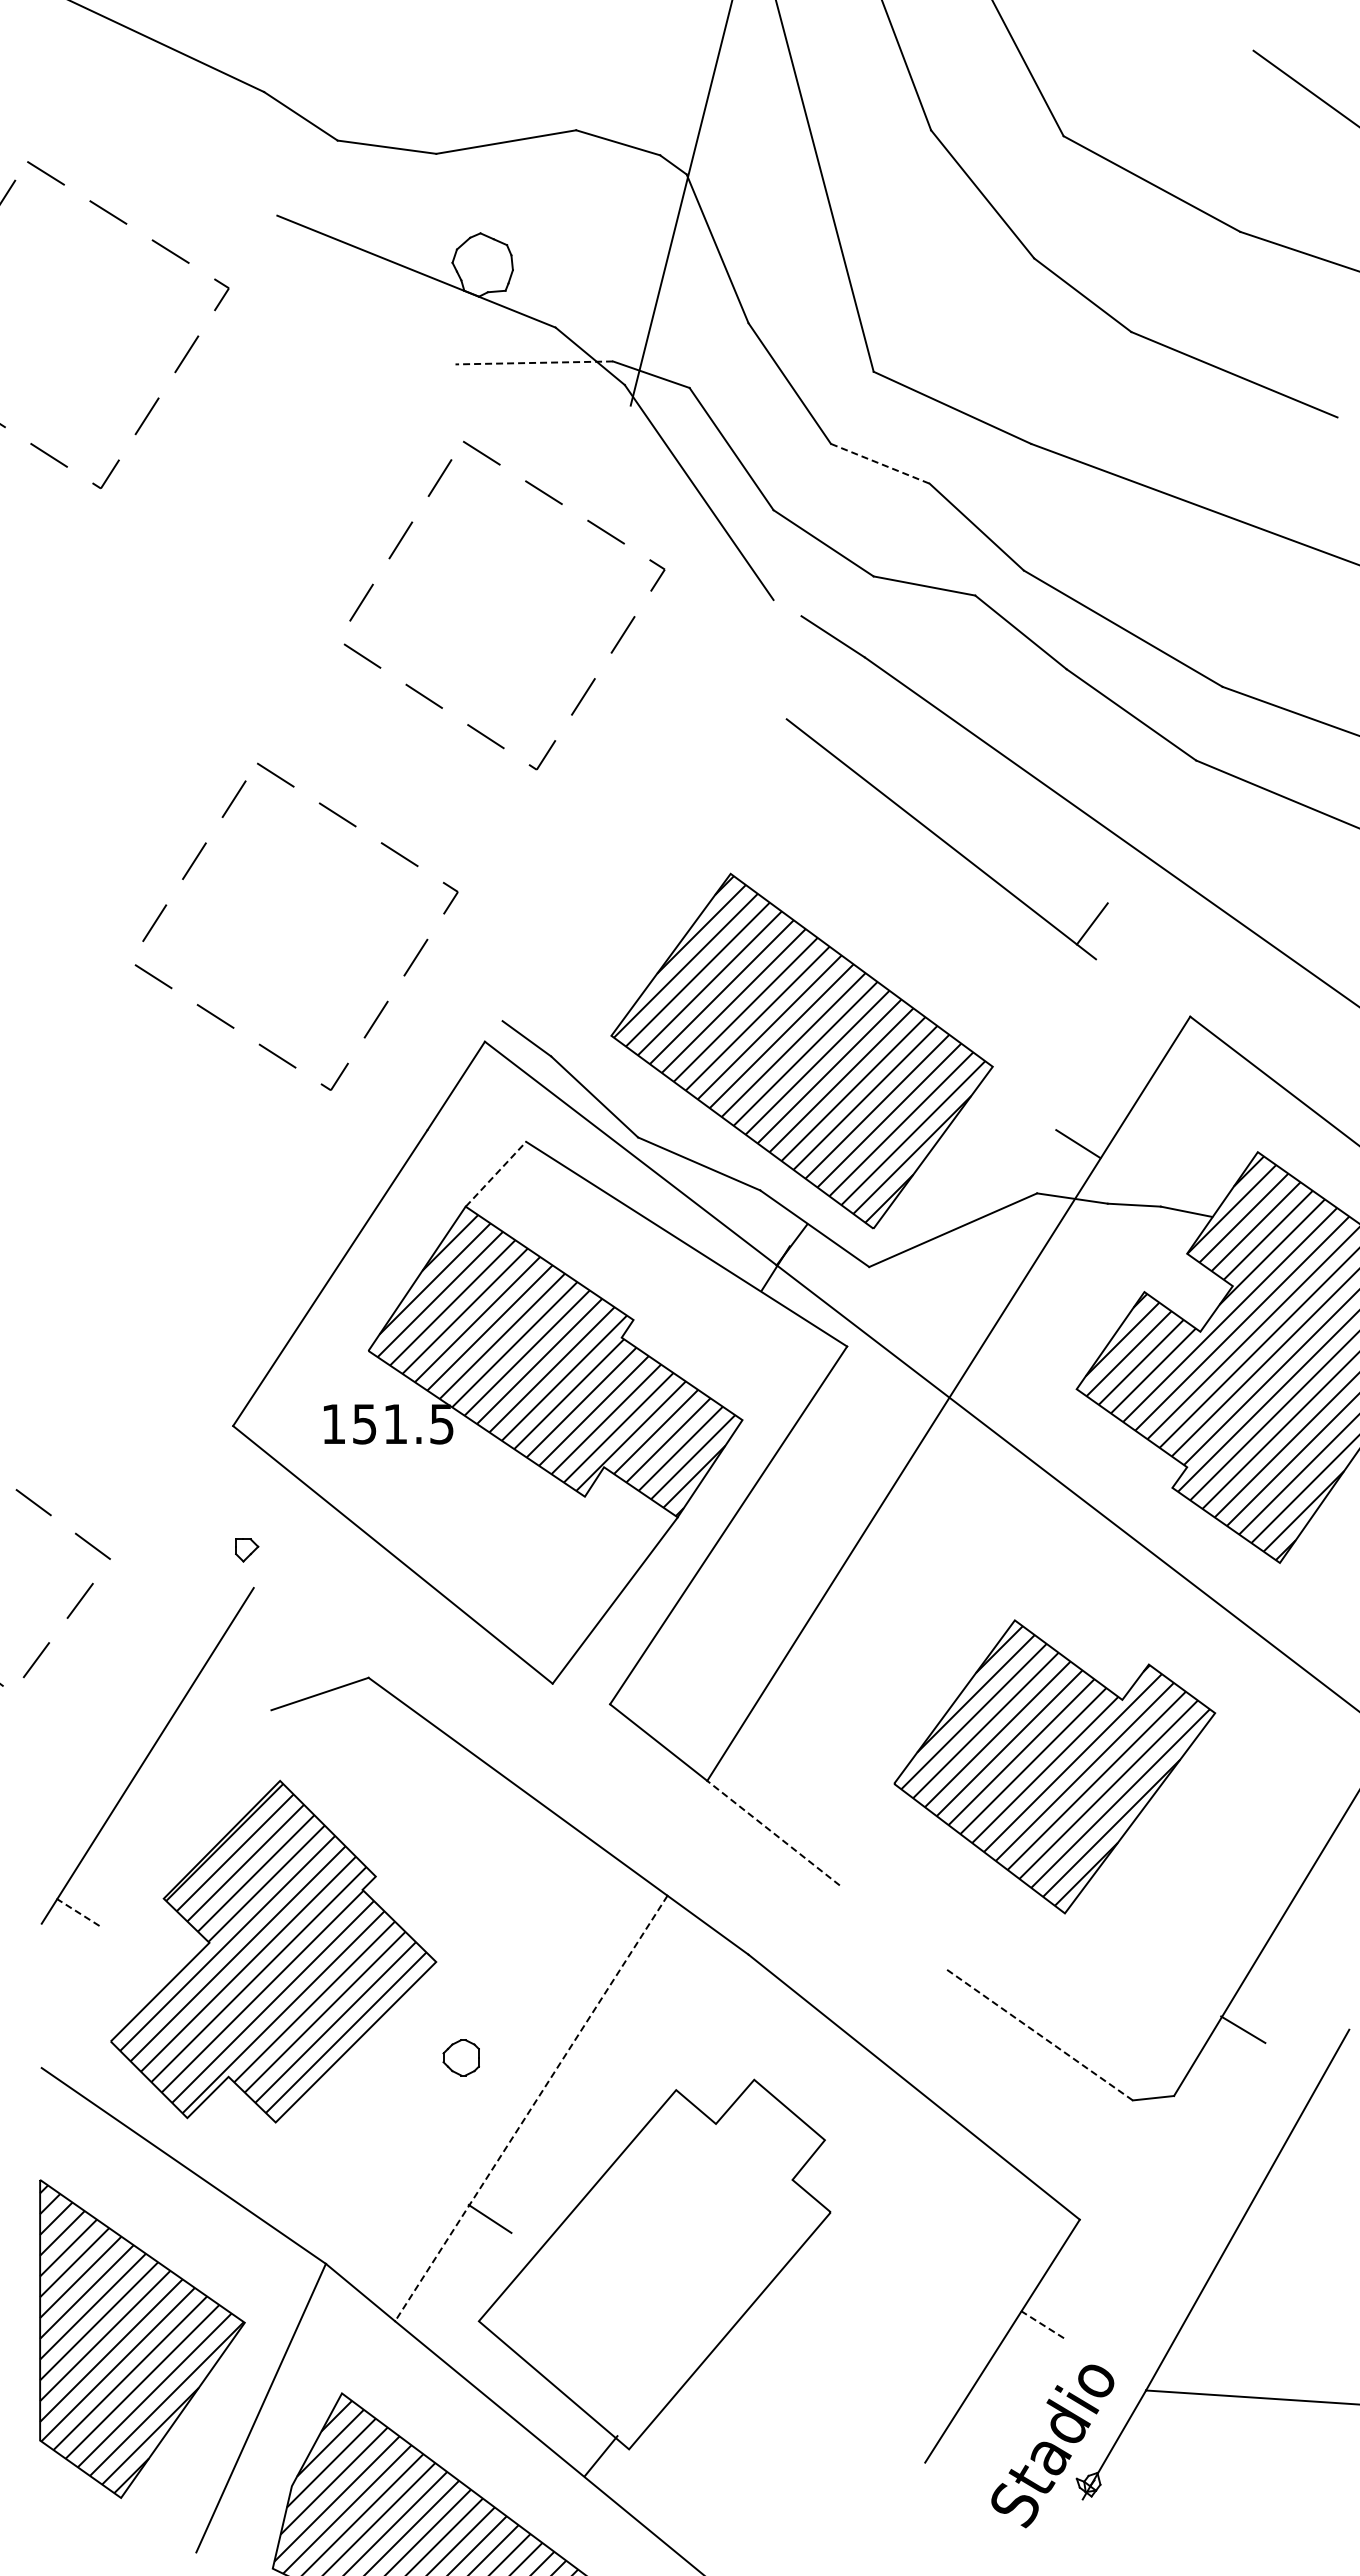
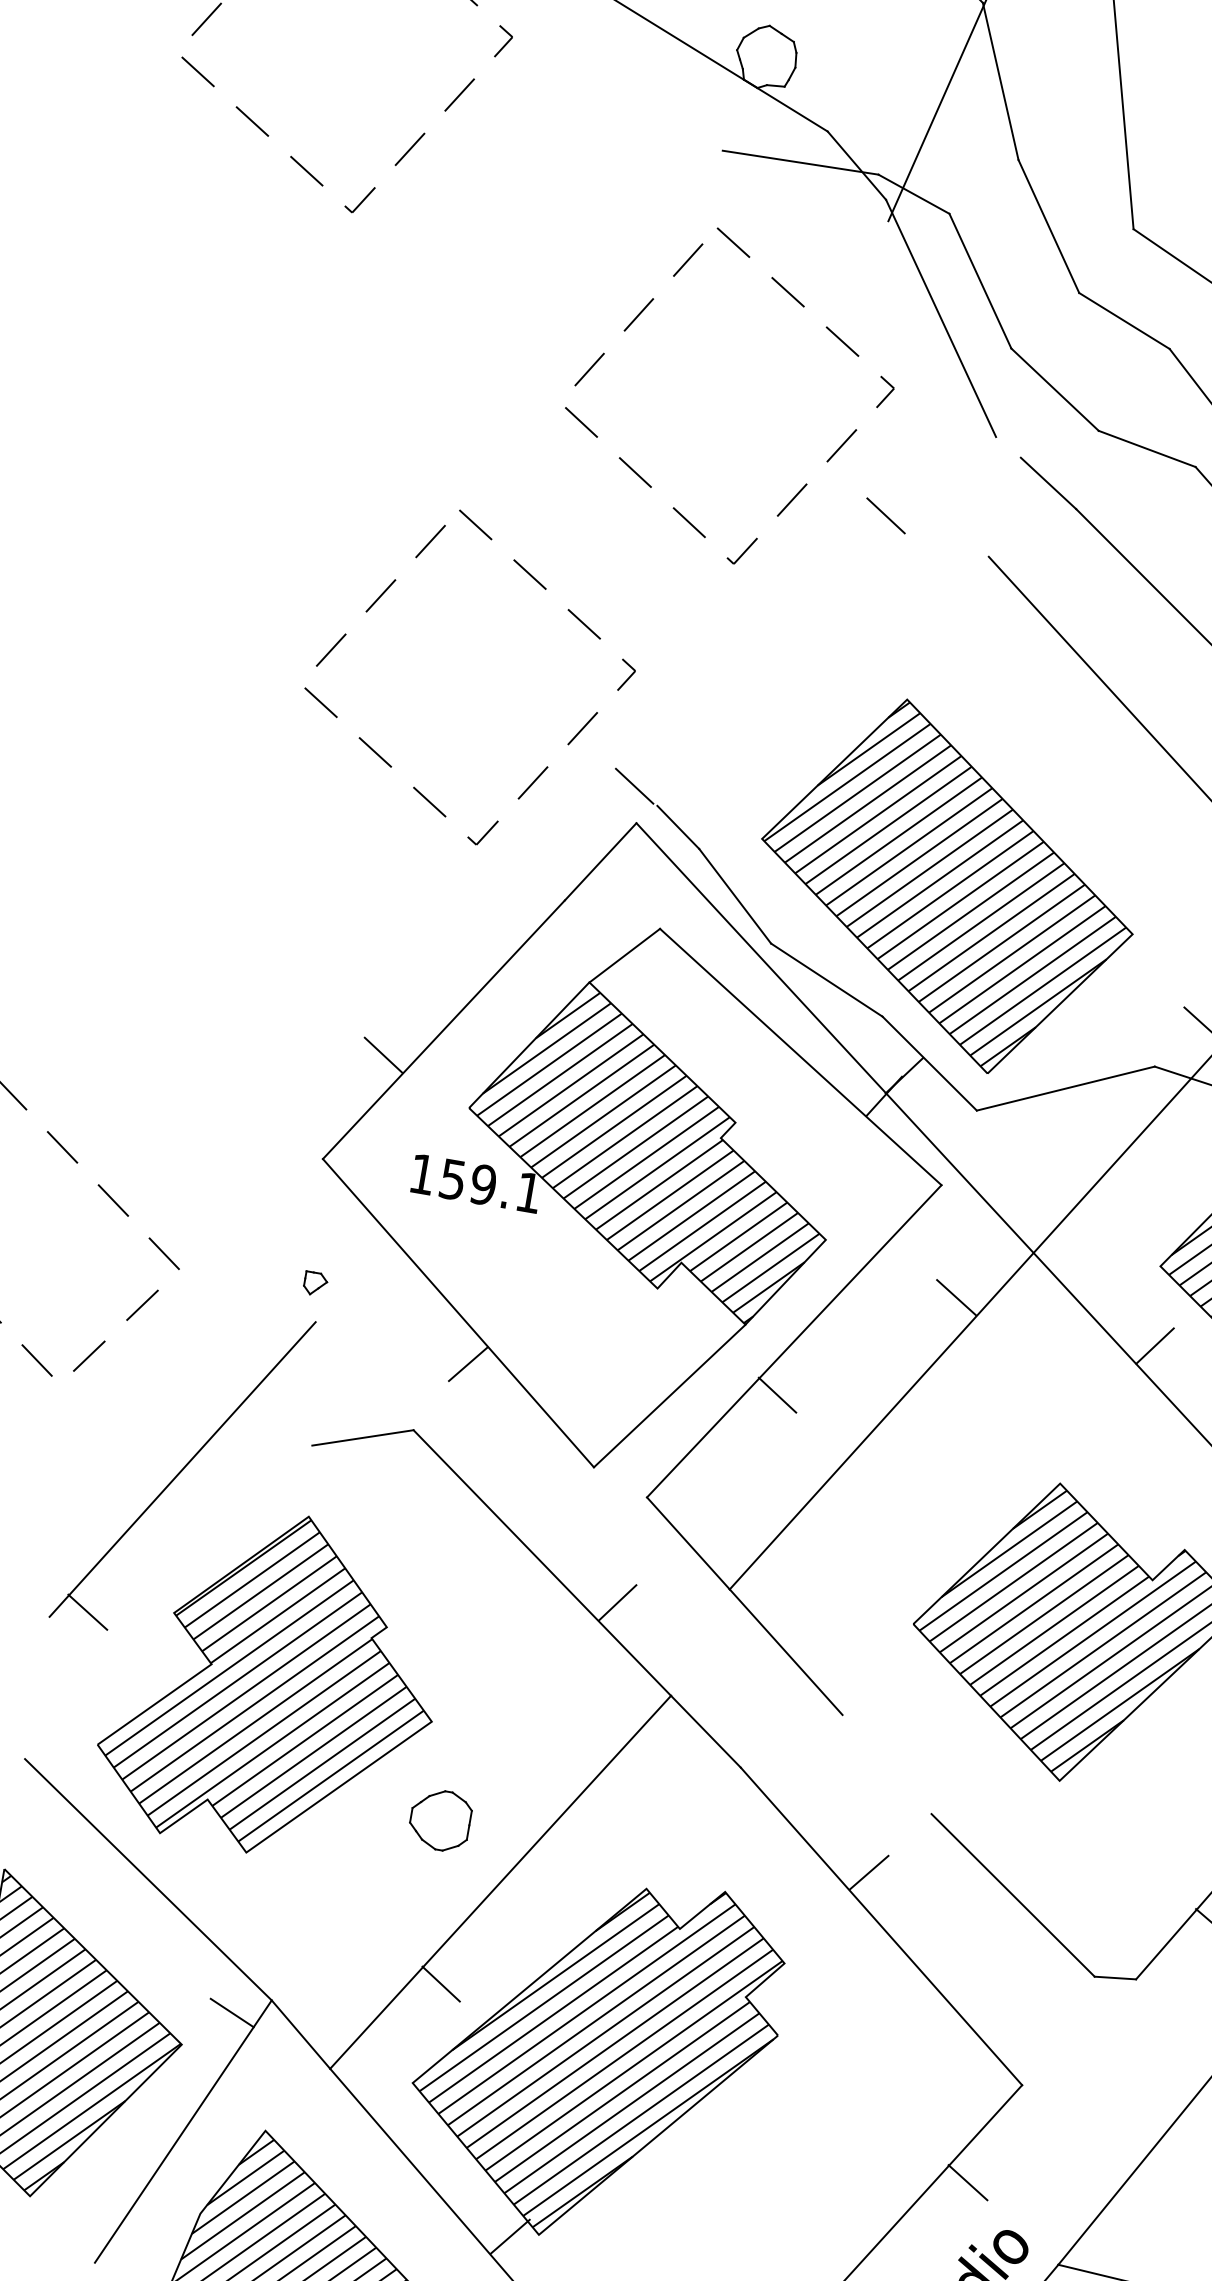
line: (534, 362) -> (800, 162), dashed -> solid
line: (880, 463) -> (1124, 320), dashed -> solid
line: (678, 696) -> (885, 515), added
line: (476, 1005) -> (634, 786), added
line: (496, 1173) -> (625, 955), dashed -> solid
line: (274, 1313) -> (382, 1055), added
text: (418, 1423) -> (506, 1188), 151.5 -> 159.1
line: (880, 1454) -> (956, 1297), added
line: (1084, 1468) -> (1154, 1345), added
line: (720, 1581) -> (776, 1395), added
line: (411, 1603) -> (468, 1364), added
line: (598, 1812) -> (617, 1602), added
line: (773, 1832) -> (786, 1651), dashed -> solid
line: (78, 1912) -> (87, 1612), dashed -> solid
line: (1038, 2033) -> (1013, 1894), dashed -> solid
line: (892, 2036) -> (868, 1872), added
part: (460, 2057) -> (439, 1819), size x1.67
line: (531, 2108) -> (500, 1882), dashed -> solid
hatch: (657, 2261) -> (598, 2054), added
line: (288, 2282) -> (231, 2012), added
line: (1043, 2325) -> (968, 2183), dashed -> solid

